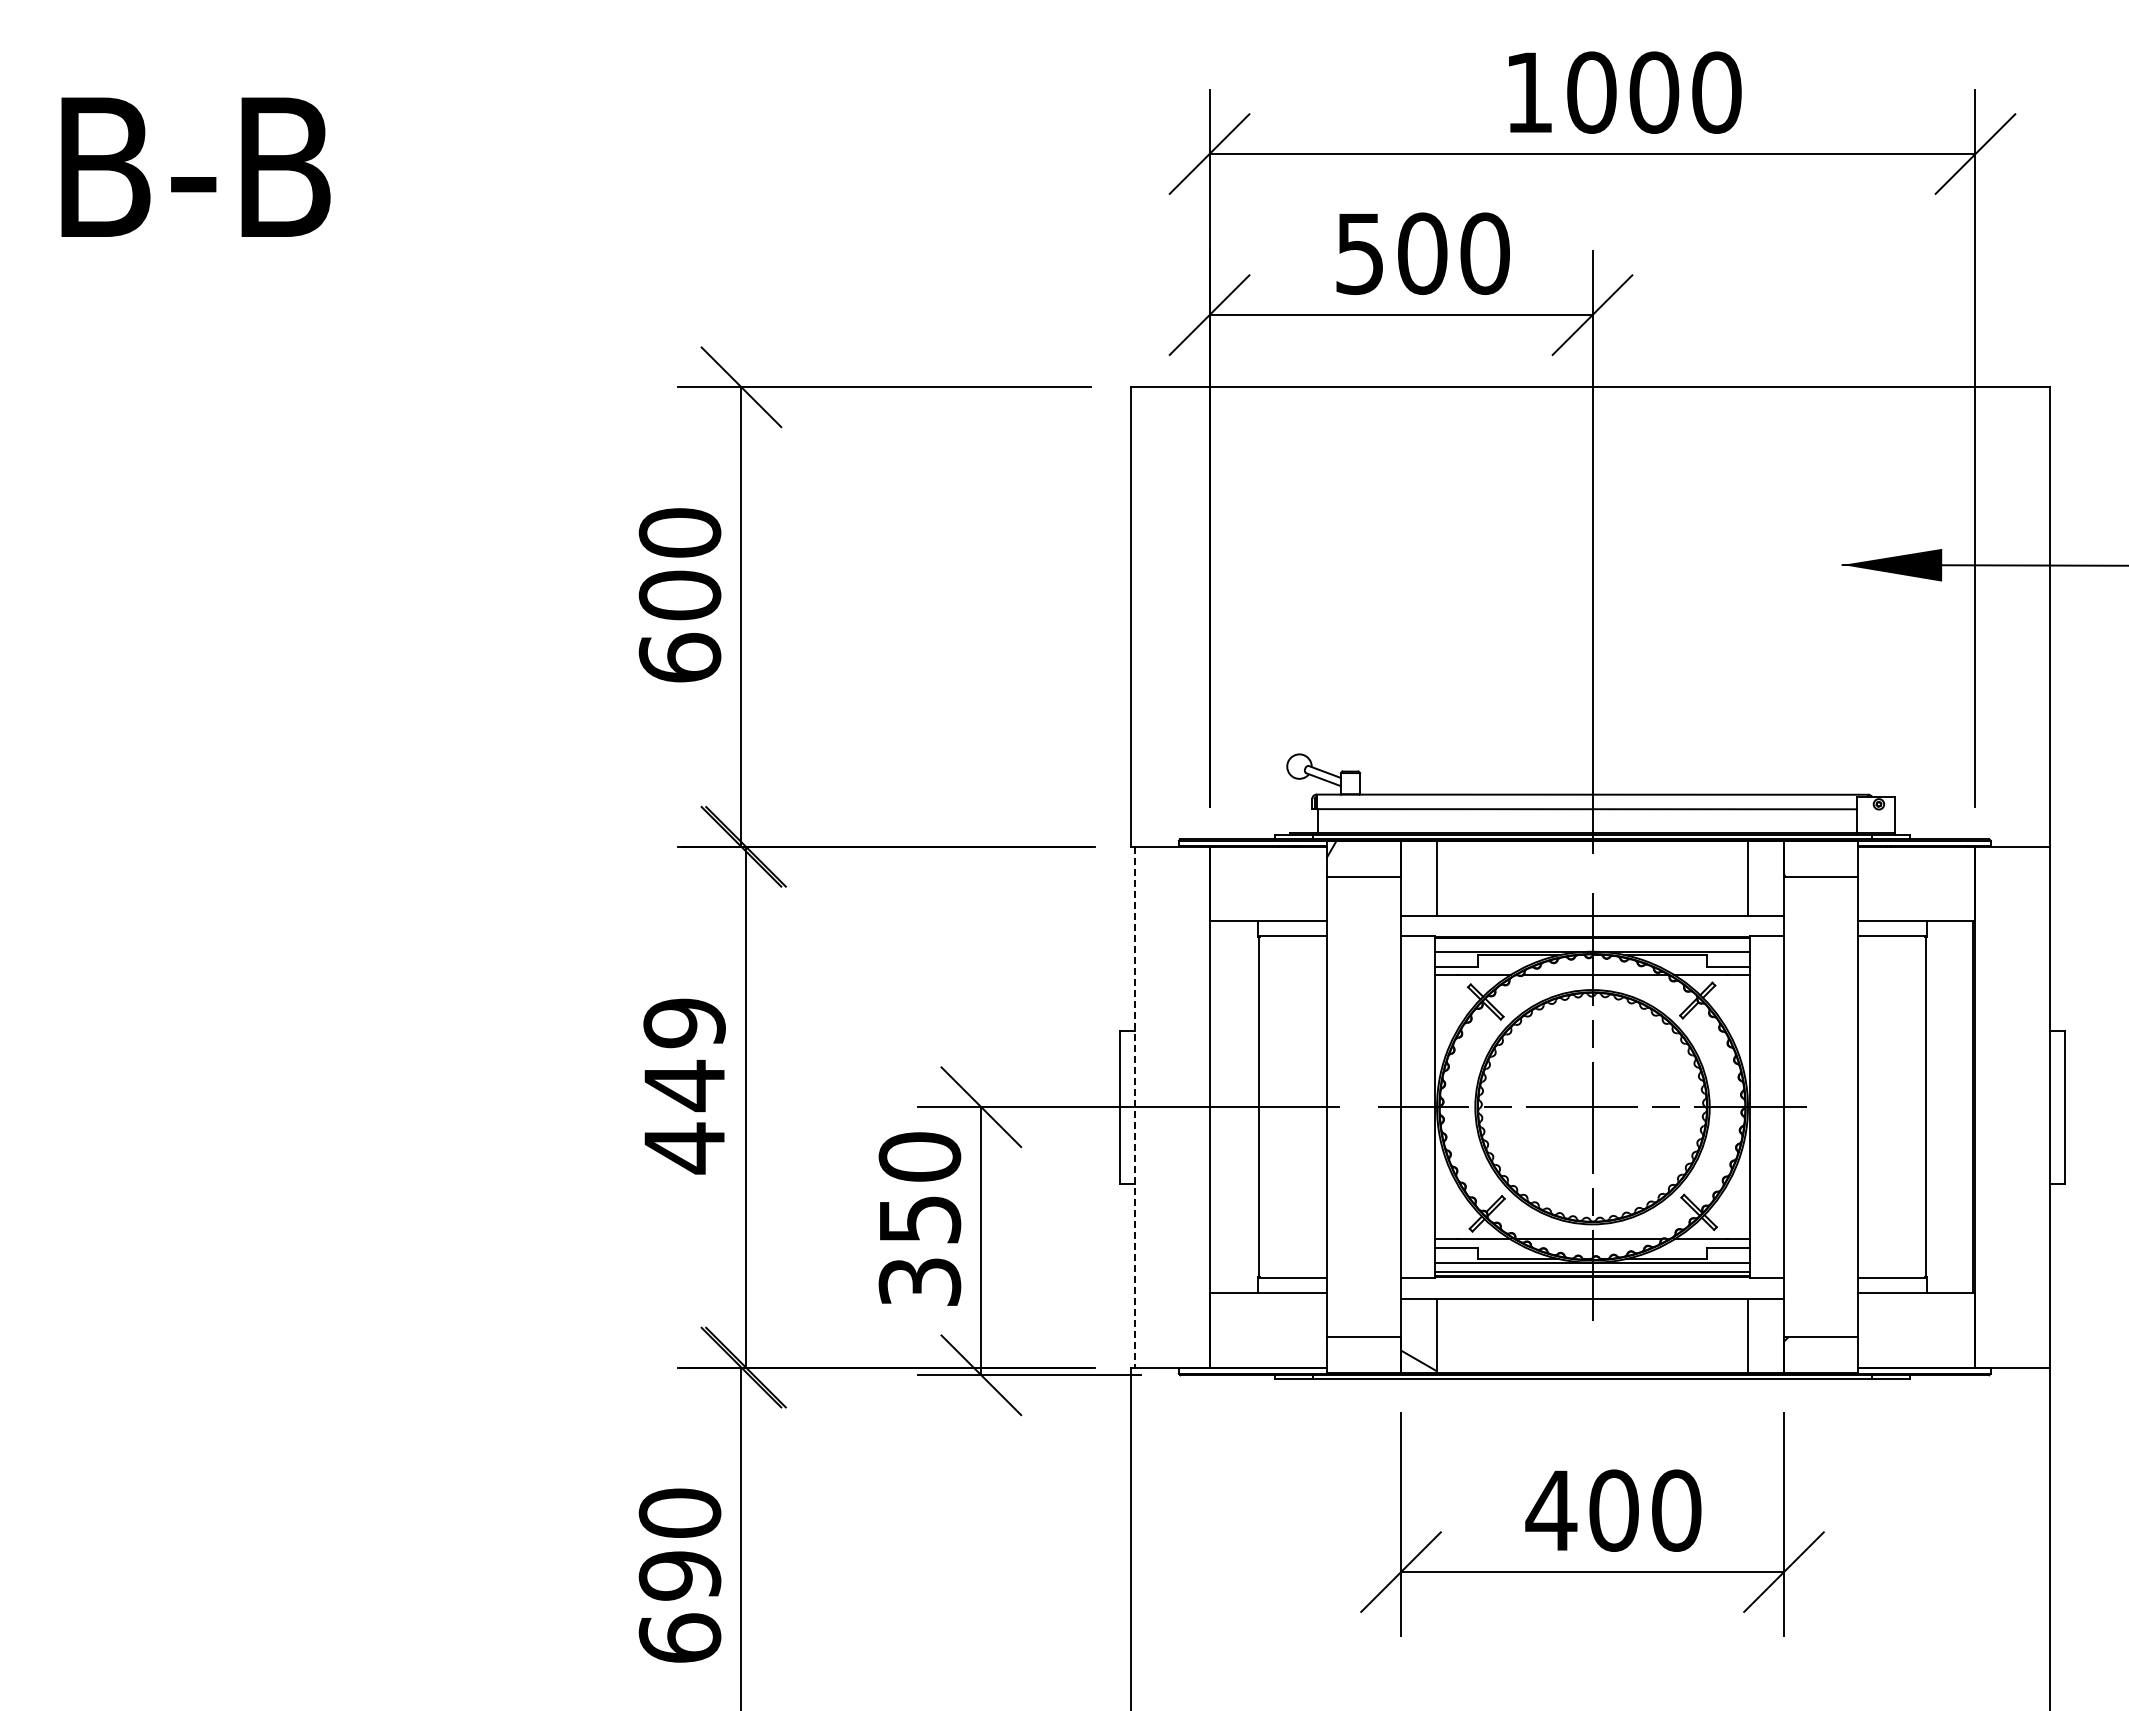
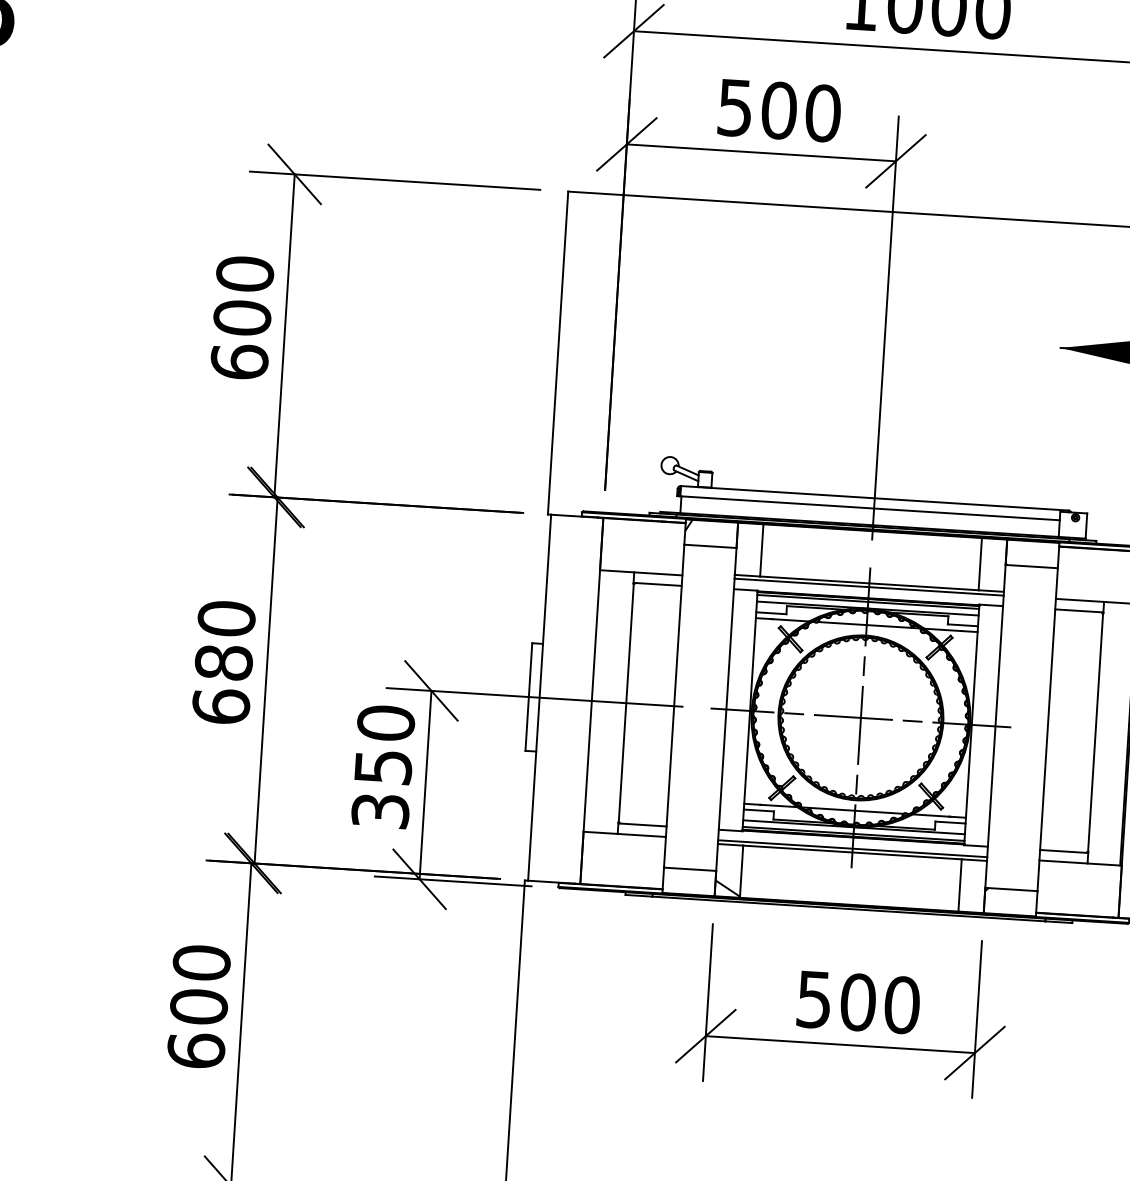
line: (1592, 921) -> (869, 587), added
line: (1592, 942) -> (868, 602), added
text: (684, 1086) -> (223, 663), 449 -> 680
line: (1135, 1107) -> (539, 697), dashed -> solid
line: (1592, 1293) -> (852, 848), added
text: (1551, 1510) -> (814, 999), 400 -> 500
text: (680, 1575) -> (199, 1006), 690 -> 600

